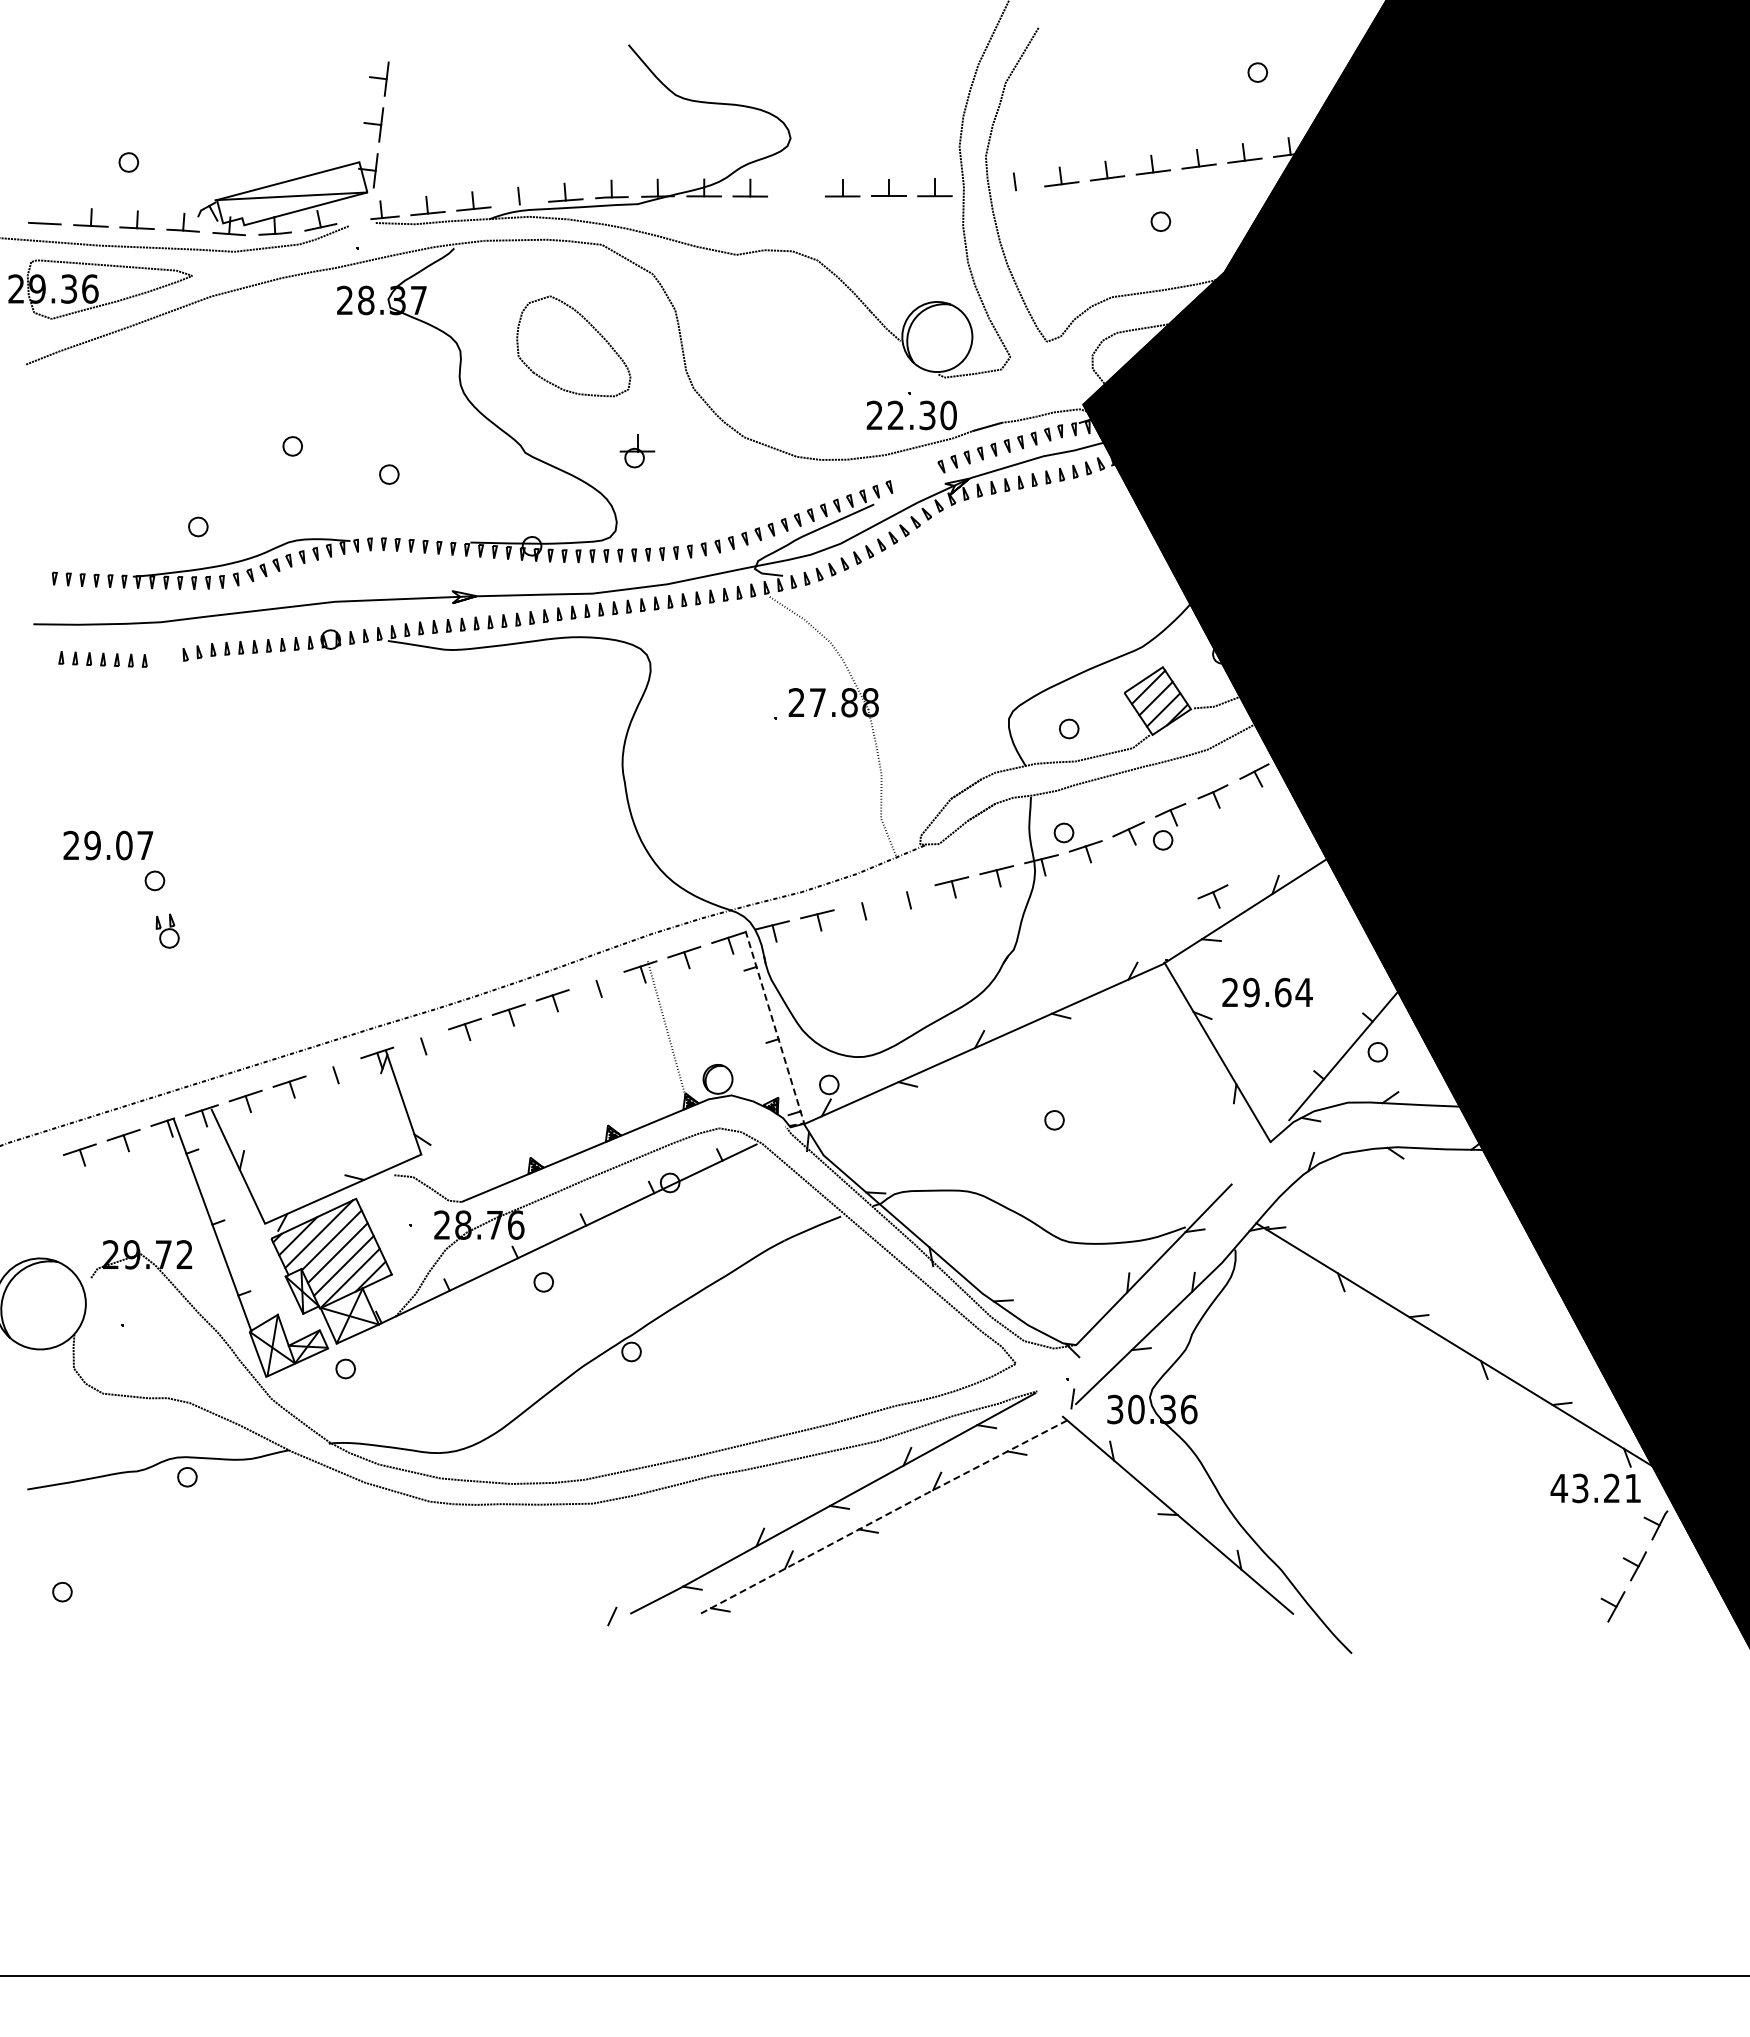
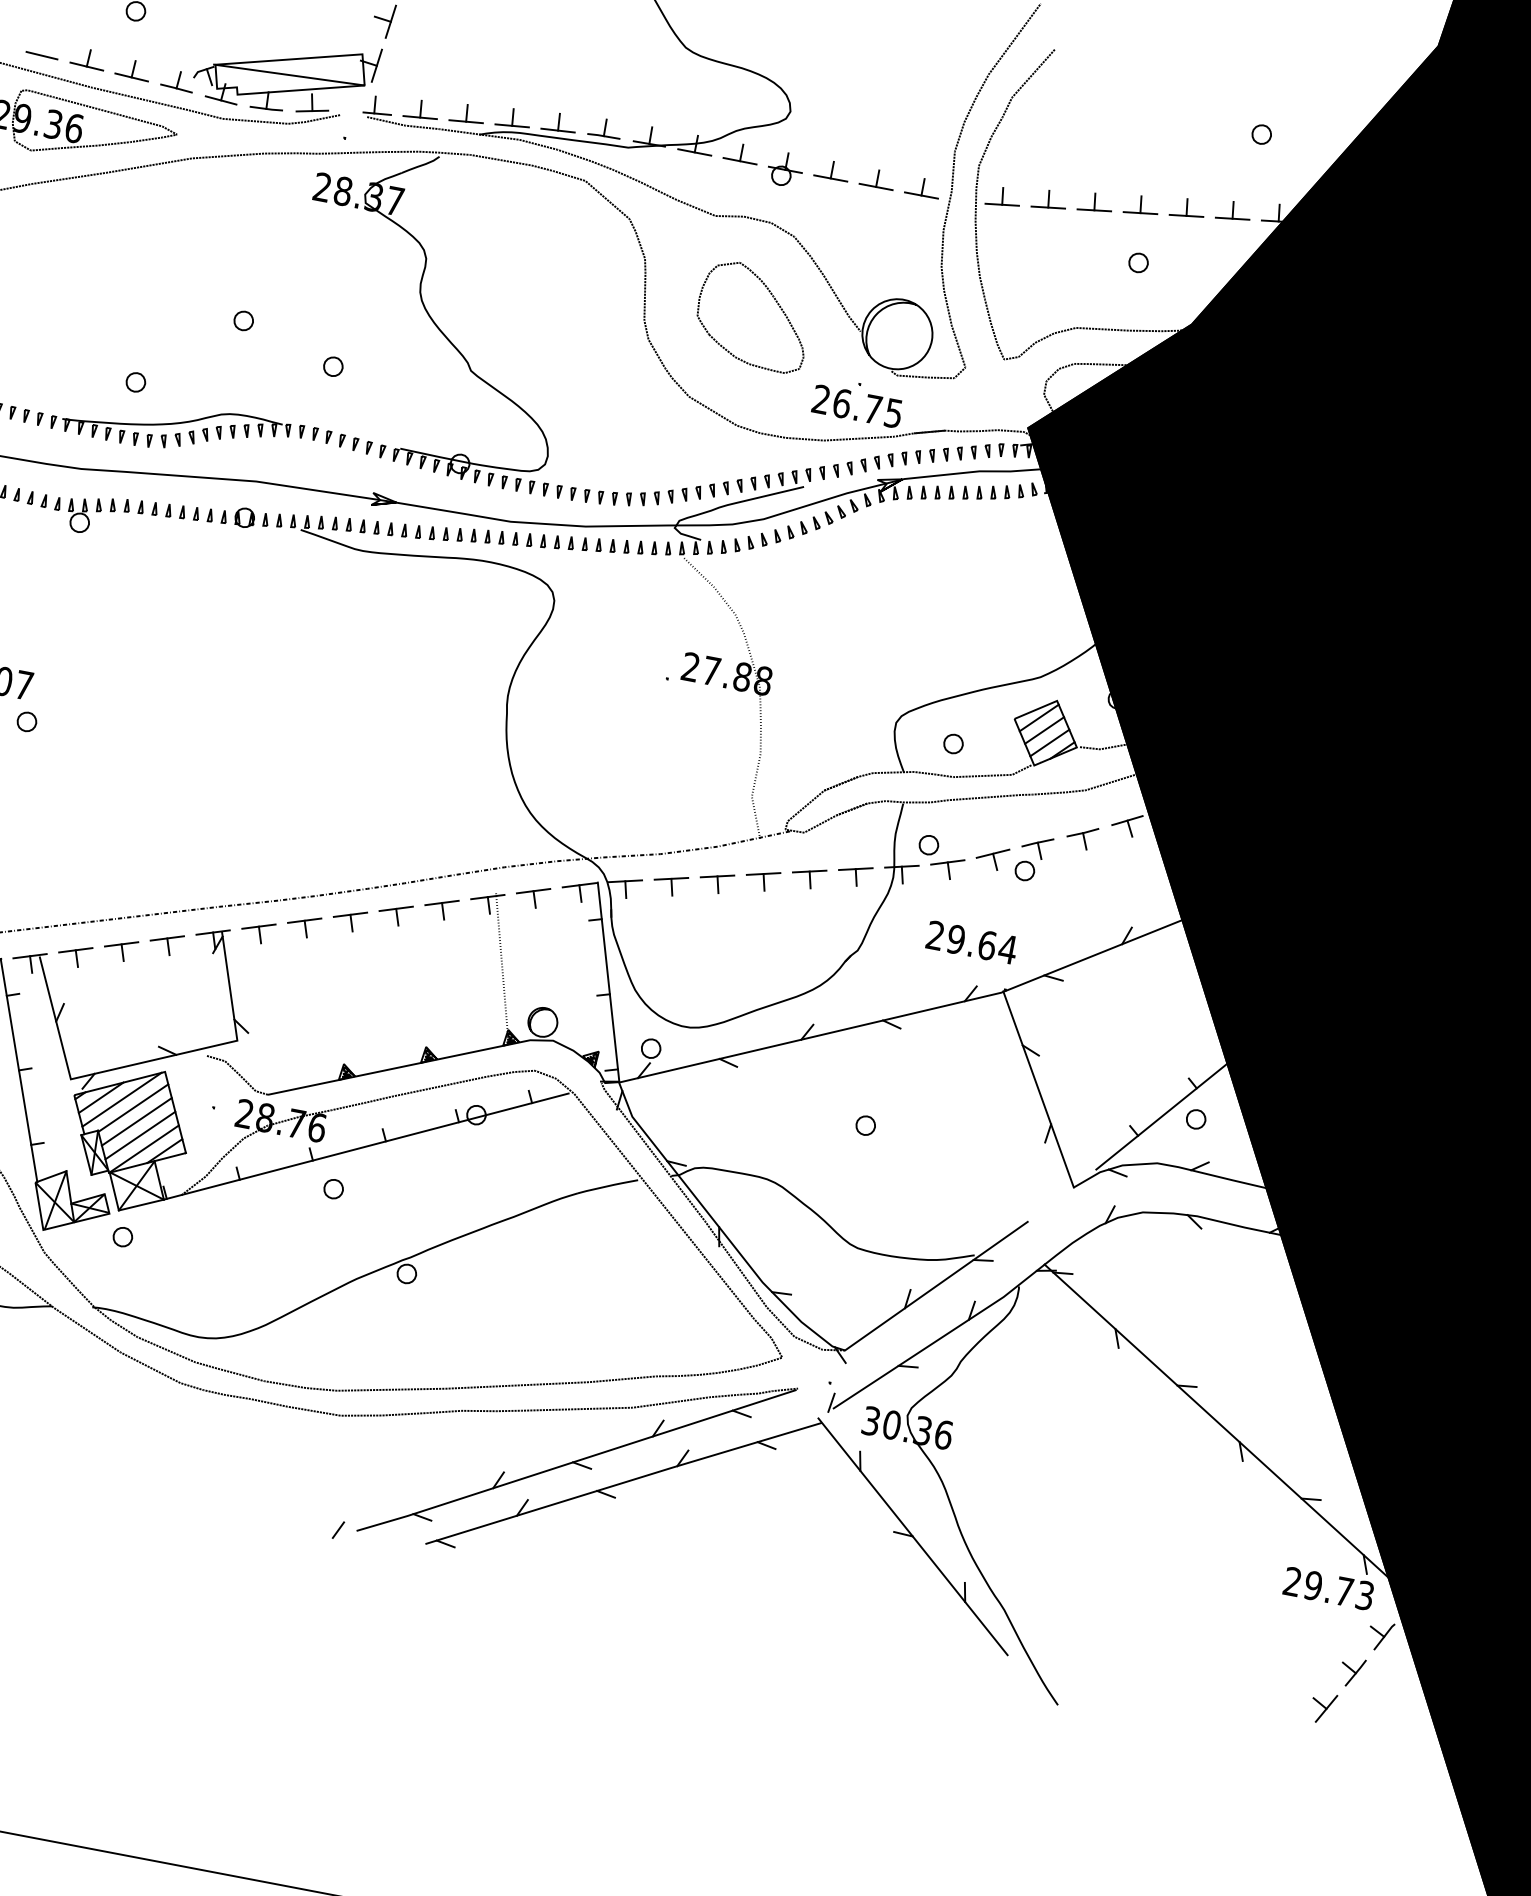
line: (1015, 190) -> (1001, 205), added
line: (519, 204) -> (511, 125), added
part: (592, 327) -> (775, 301), moved
text: (921, 415) -> (867, 408), 22.30 -> 26.75
part: (637, 451) -> (785, 169), moved
part: (915, 477) -> (849, 468), added
line: (906, 892) -> (763, 874), added
part: (1212, 896) -> (1062, 935), removed
line: (861, 903) -> (716, 876), added
part: (167, 930) -> (79, 514), moved
line: (596, 980) -> (442, 902), added
text: (1267, 992) -> (971, 942), moved
line: (778, 1037) -> (610, 992), dashed -> solid
line: (421, 1038) -> (259, 926), added
line: (333, 1067) -> (167, 938), added
text: (1595, 1488) -> (1328, 1588), 43.21 -> 29.73
line: (883, 1516) -> (623, 1482), dashed -> solid

